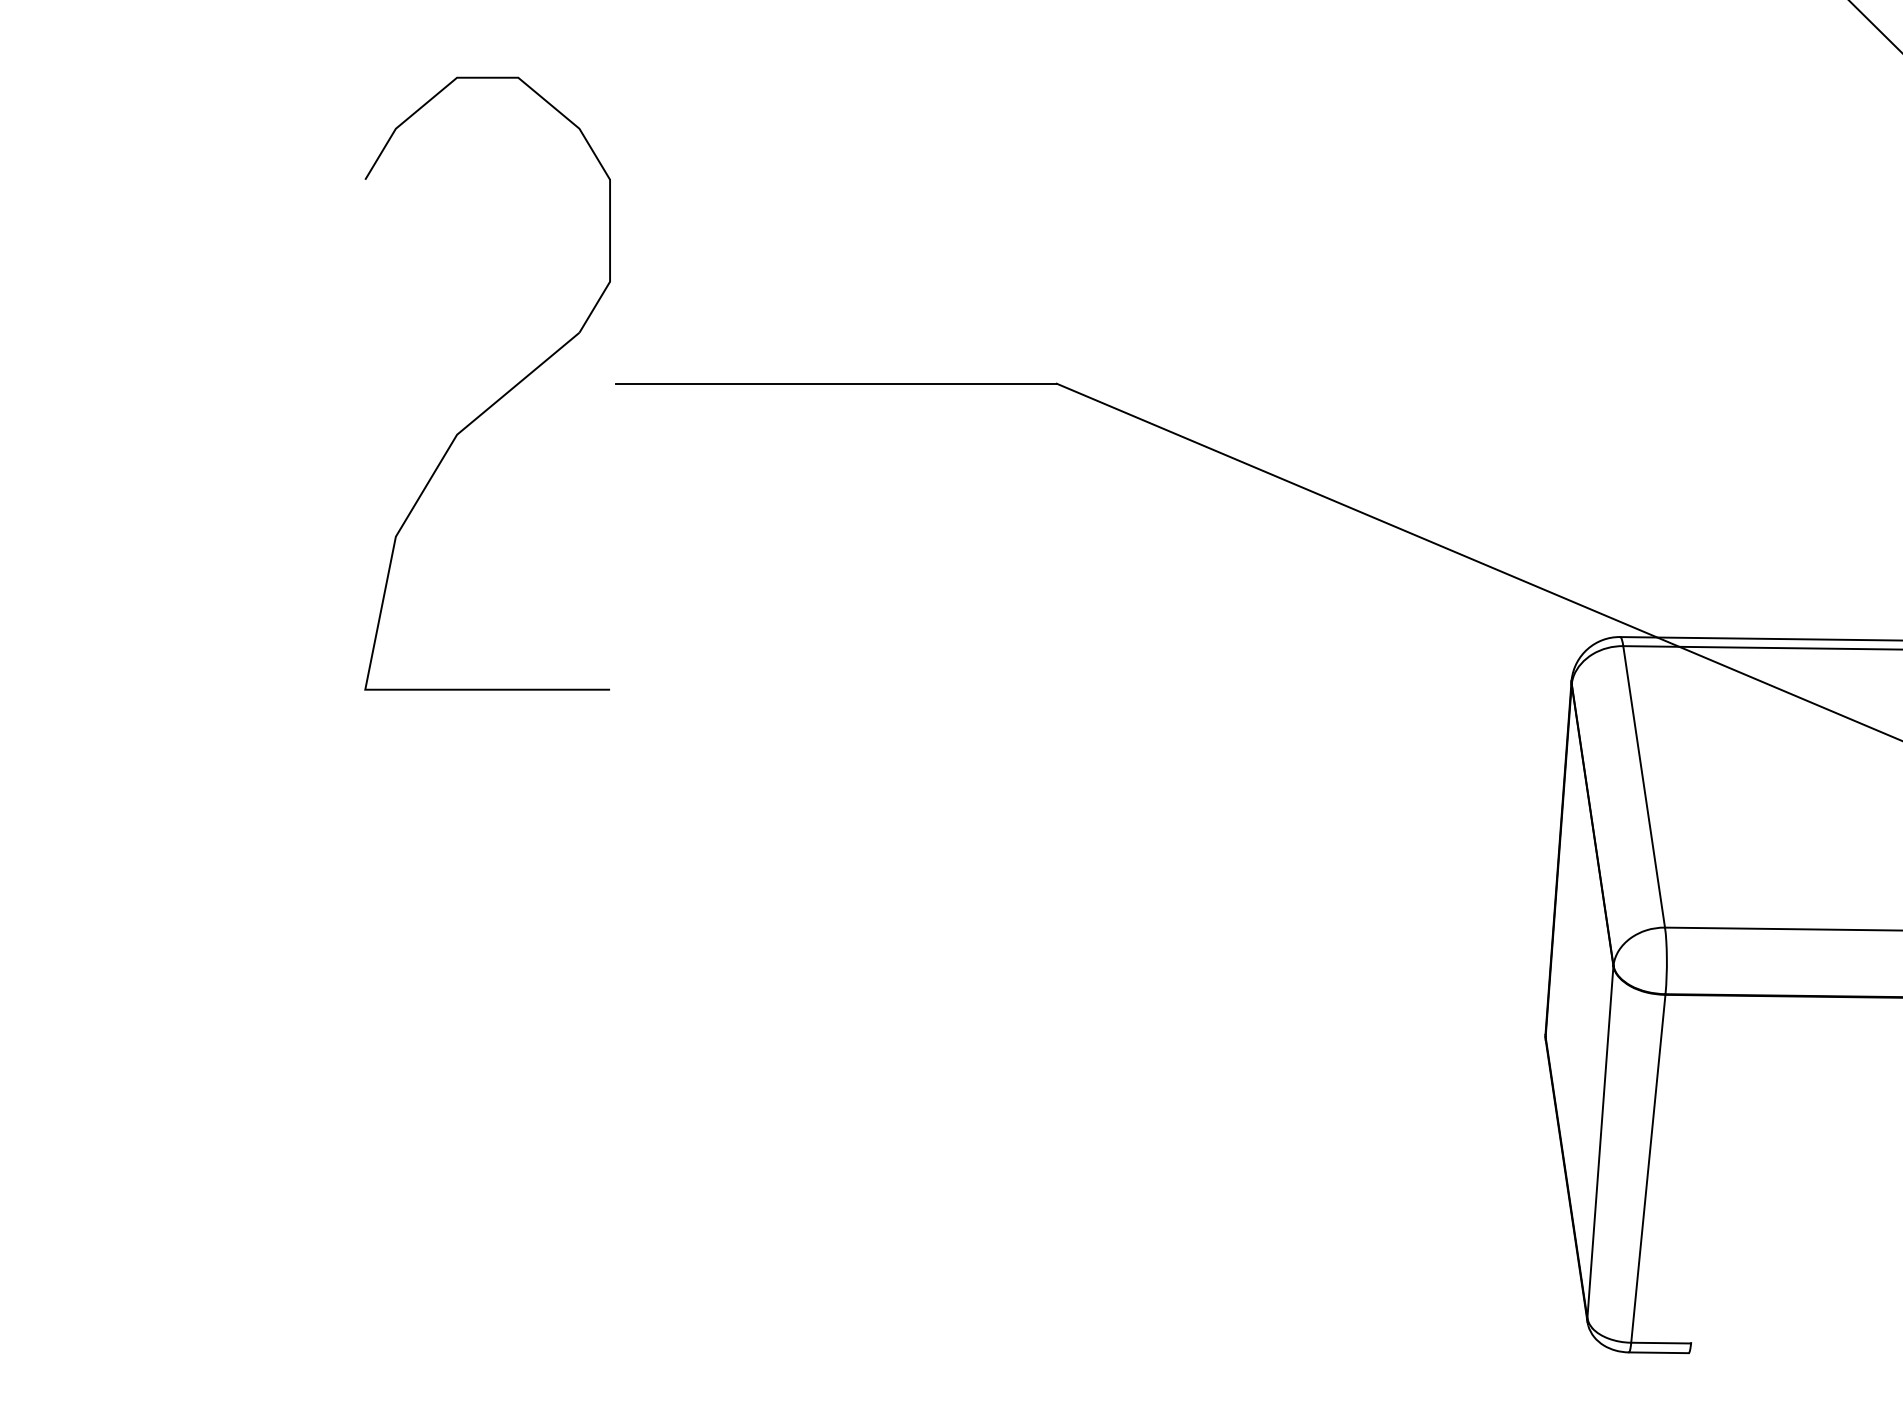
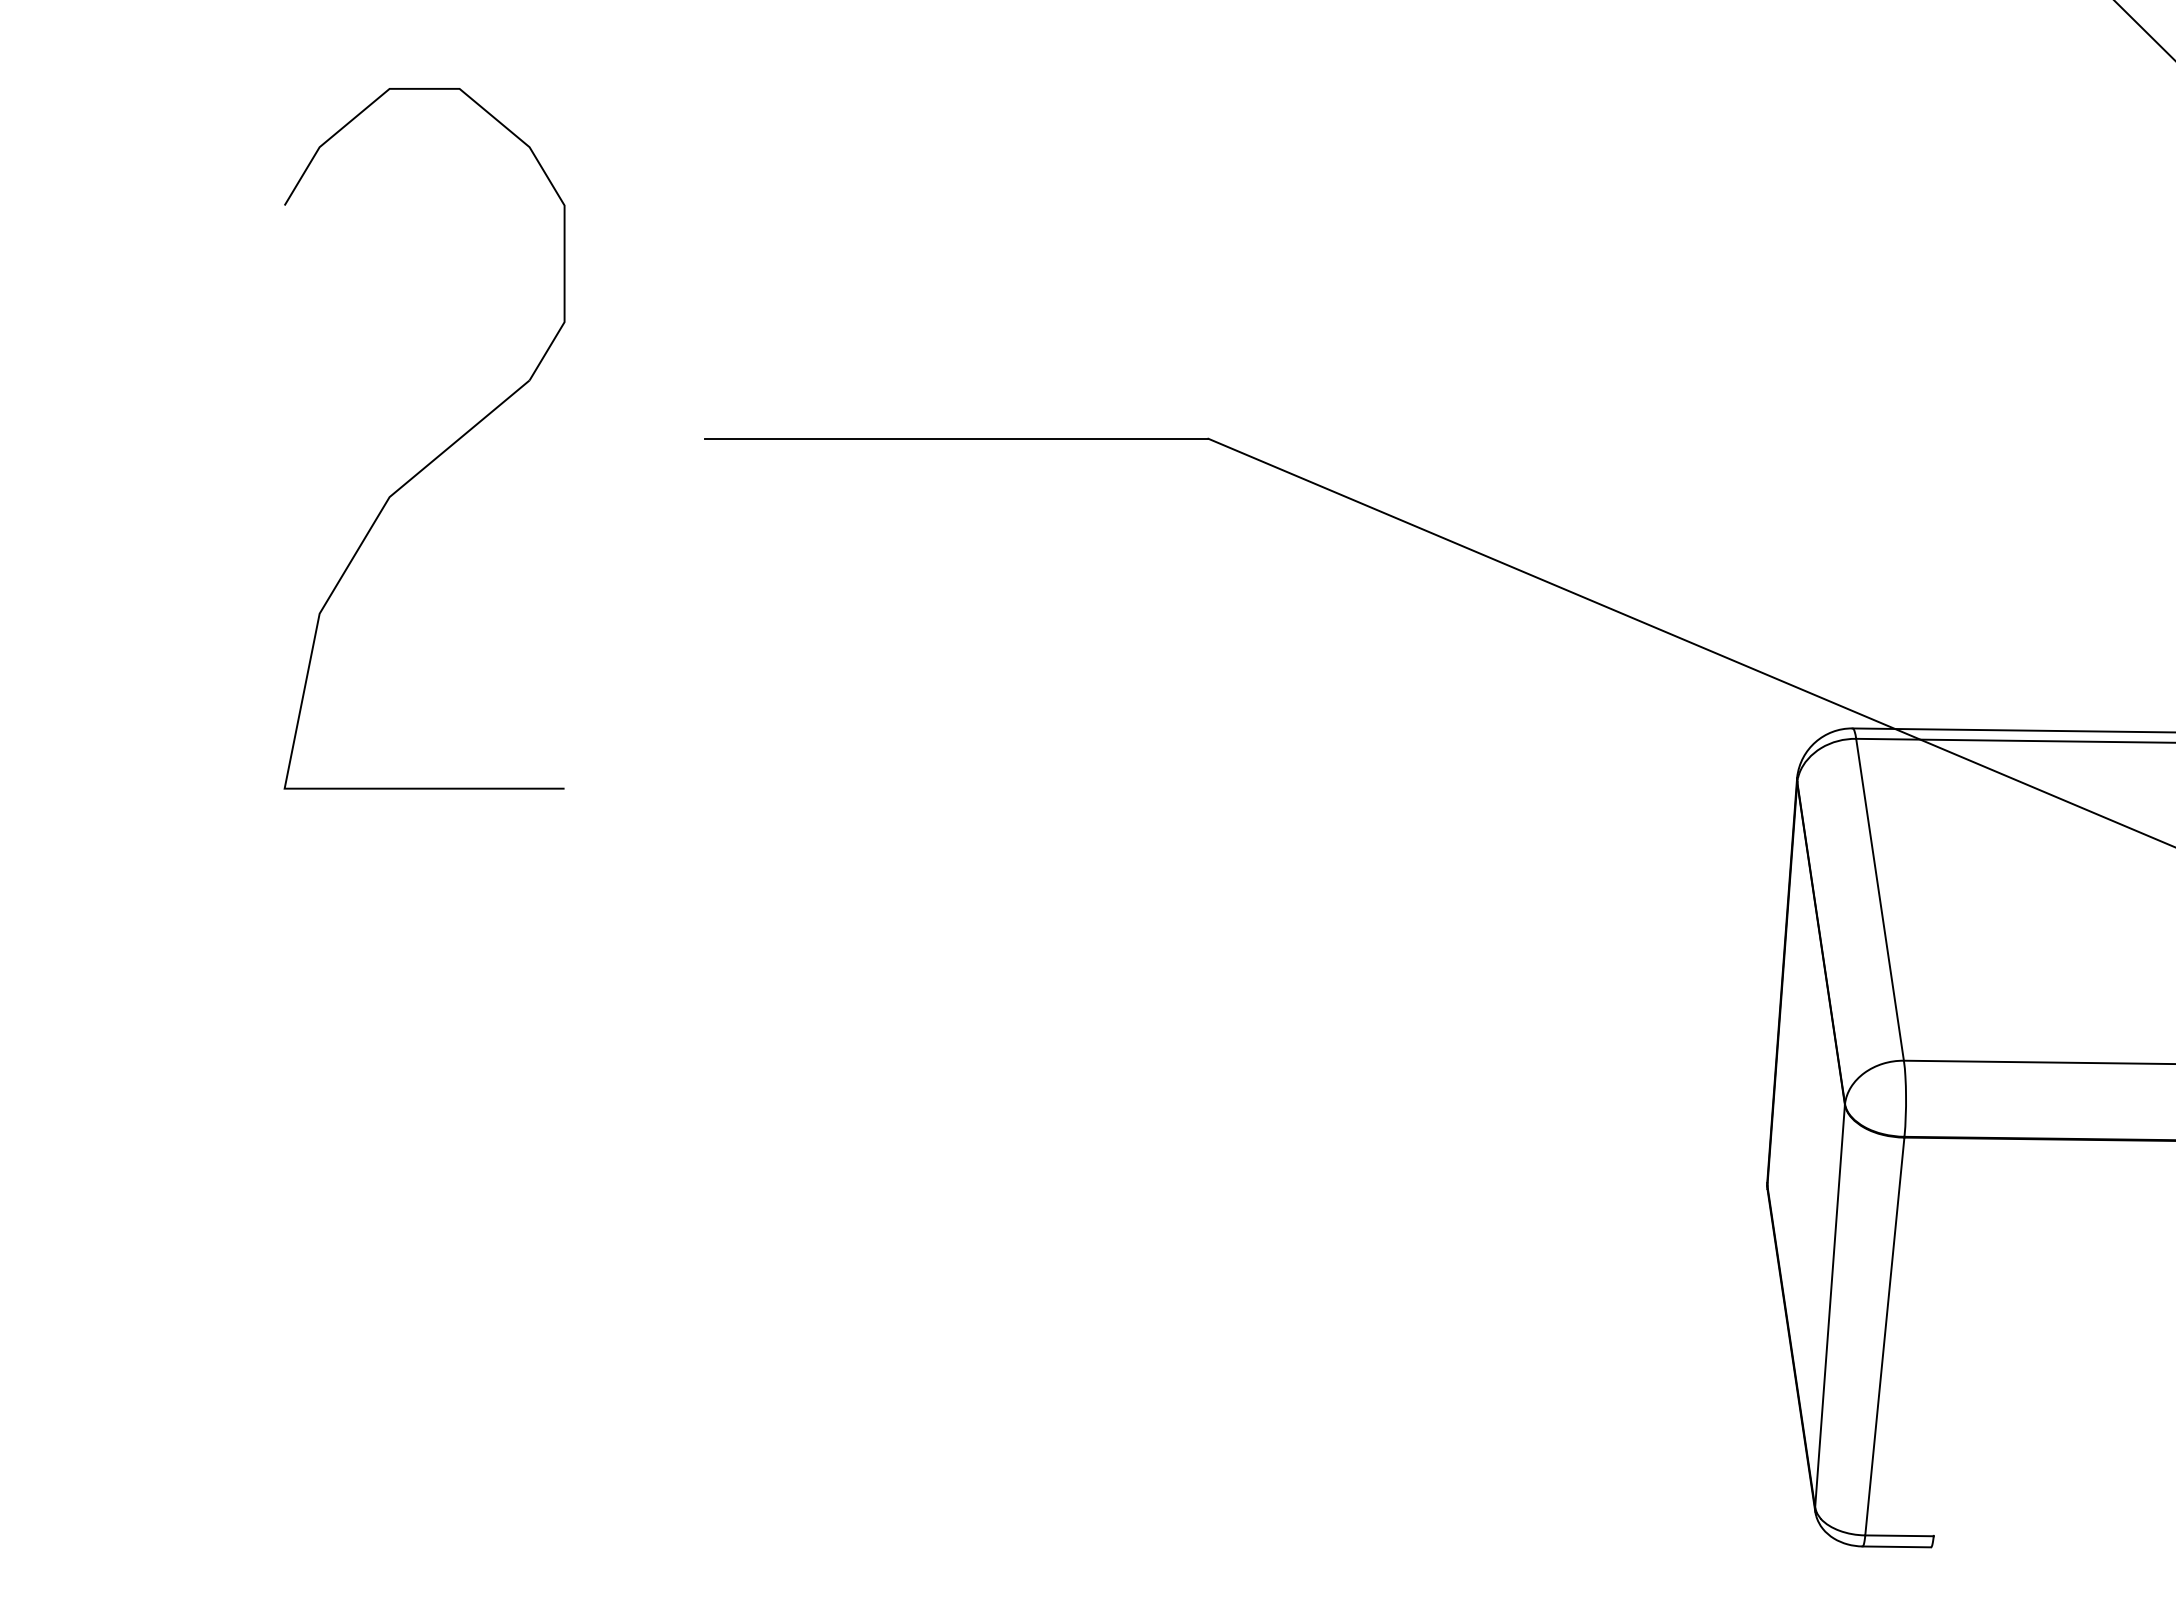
part: (498, 398) -> (437, 455), moved

